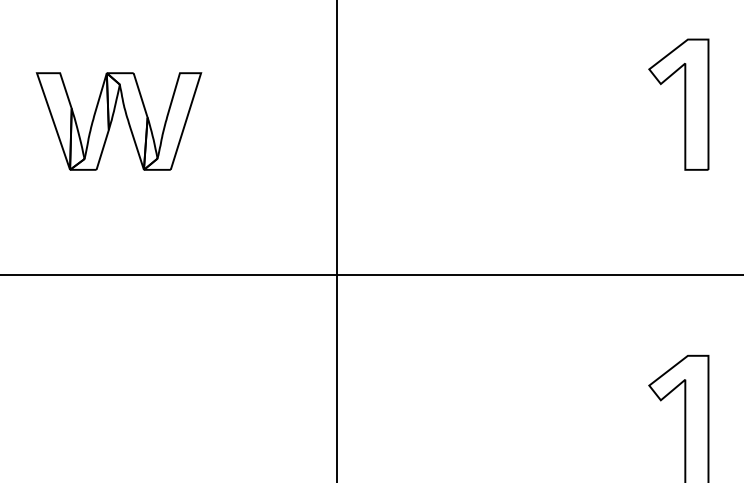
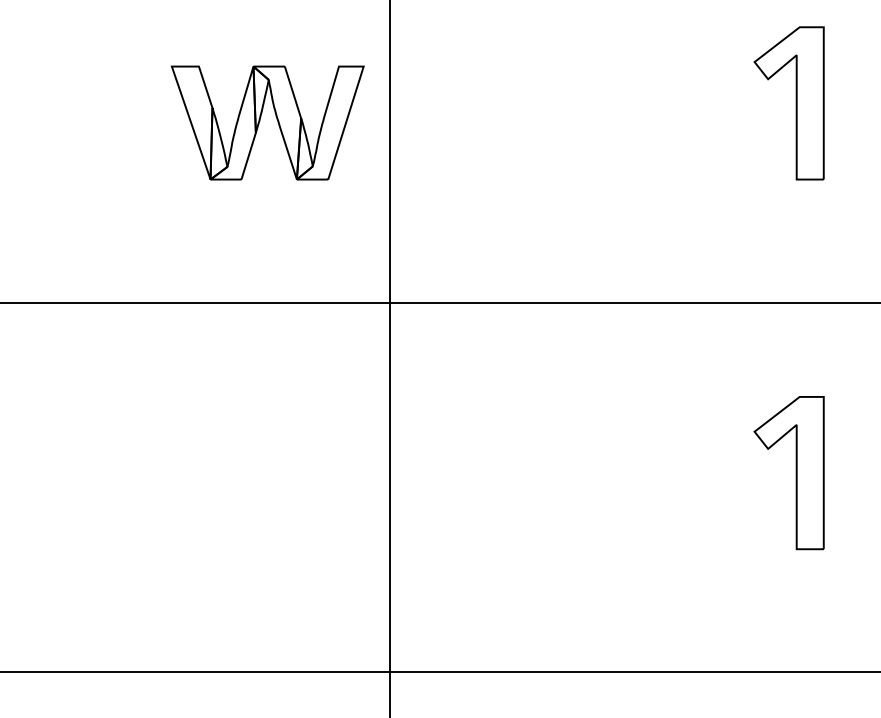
part: (112, 120) -> (260, 121), moved

